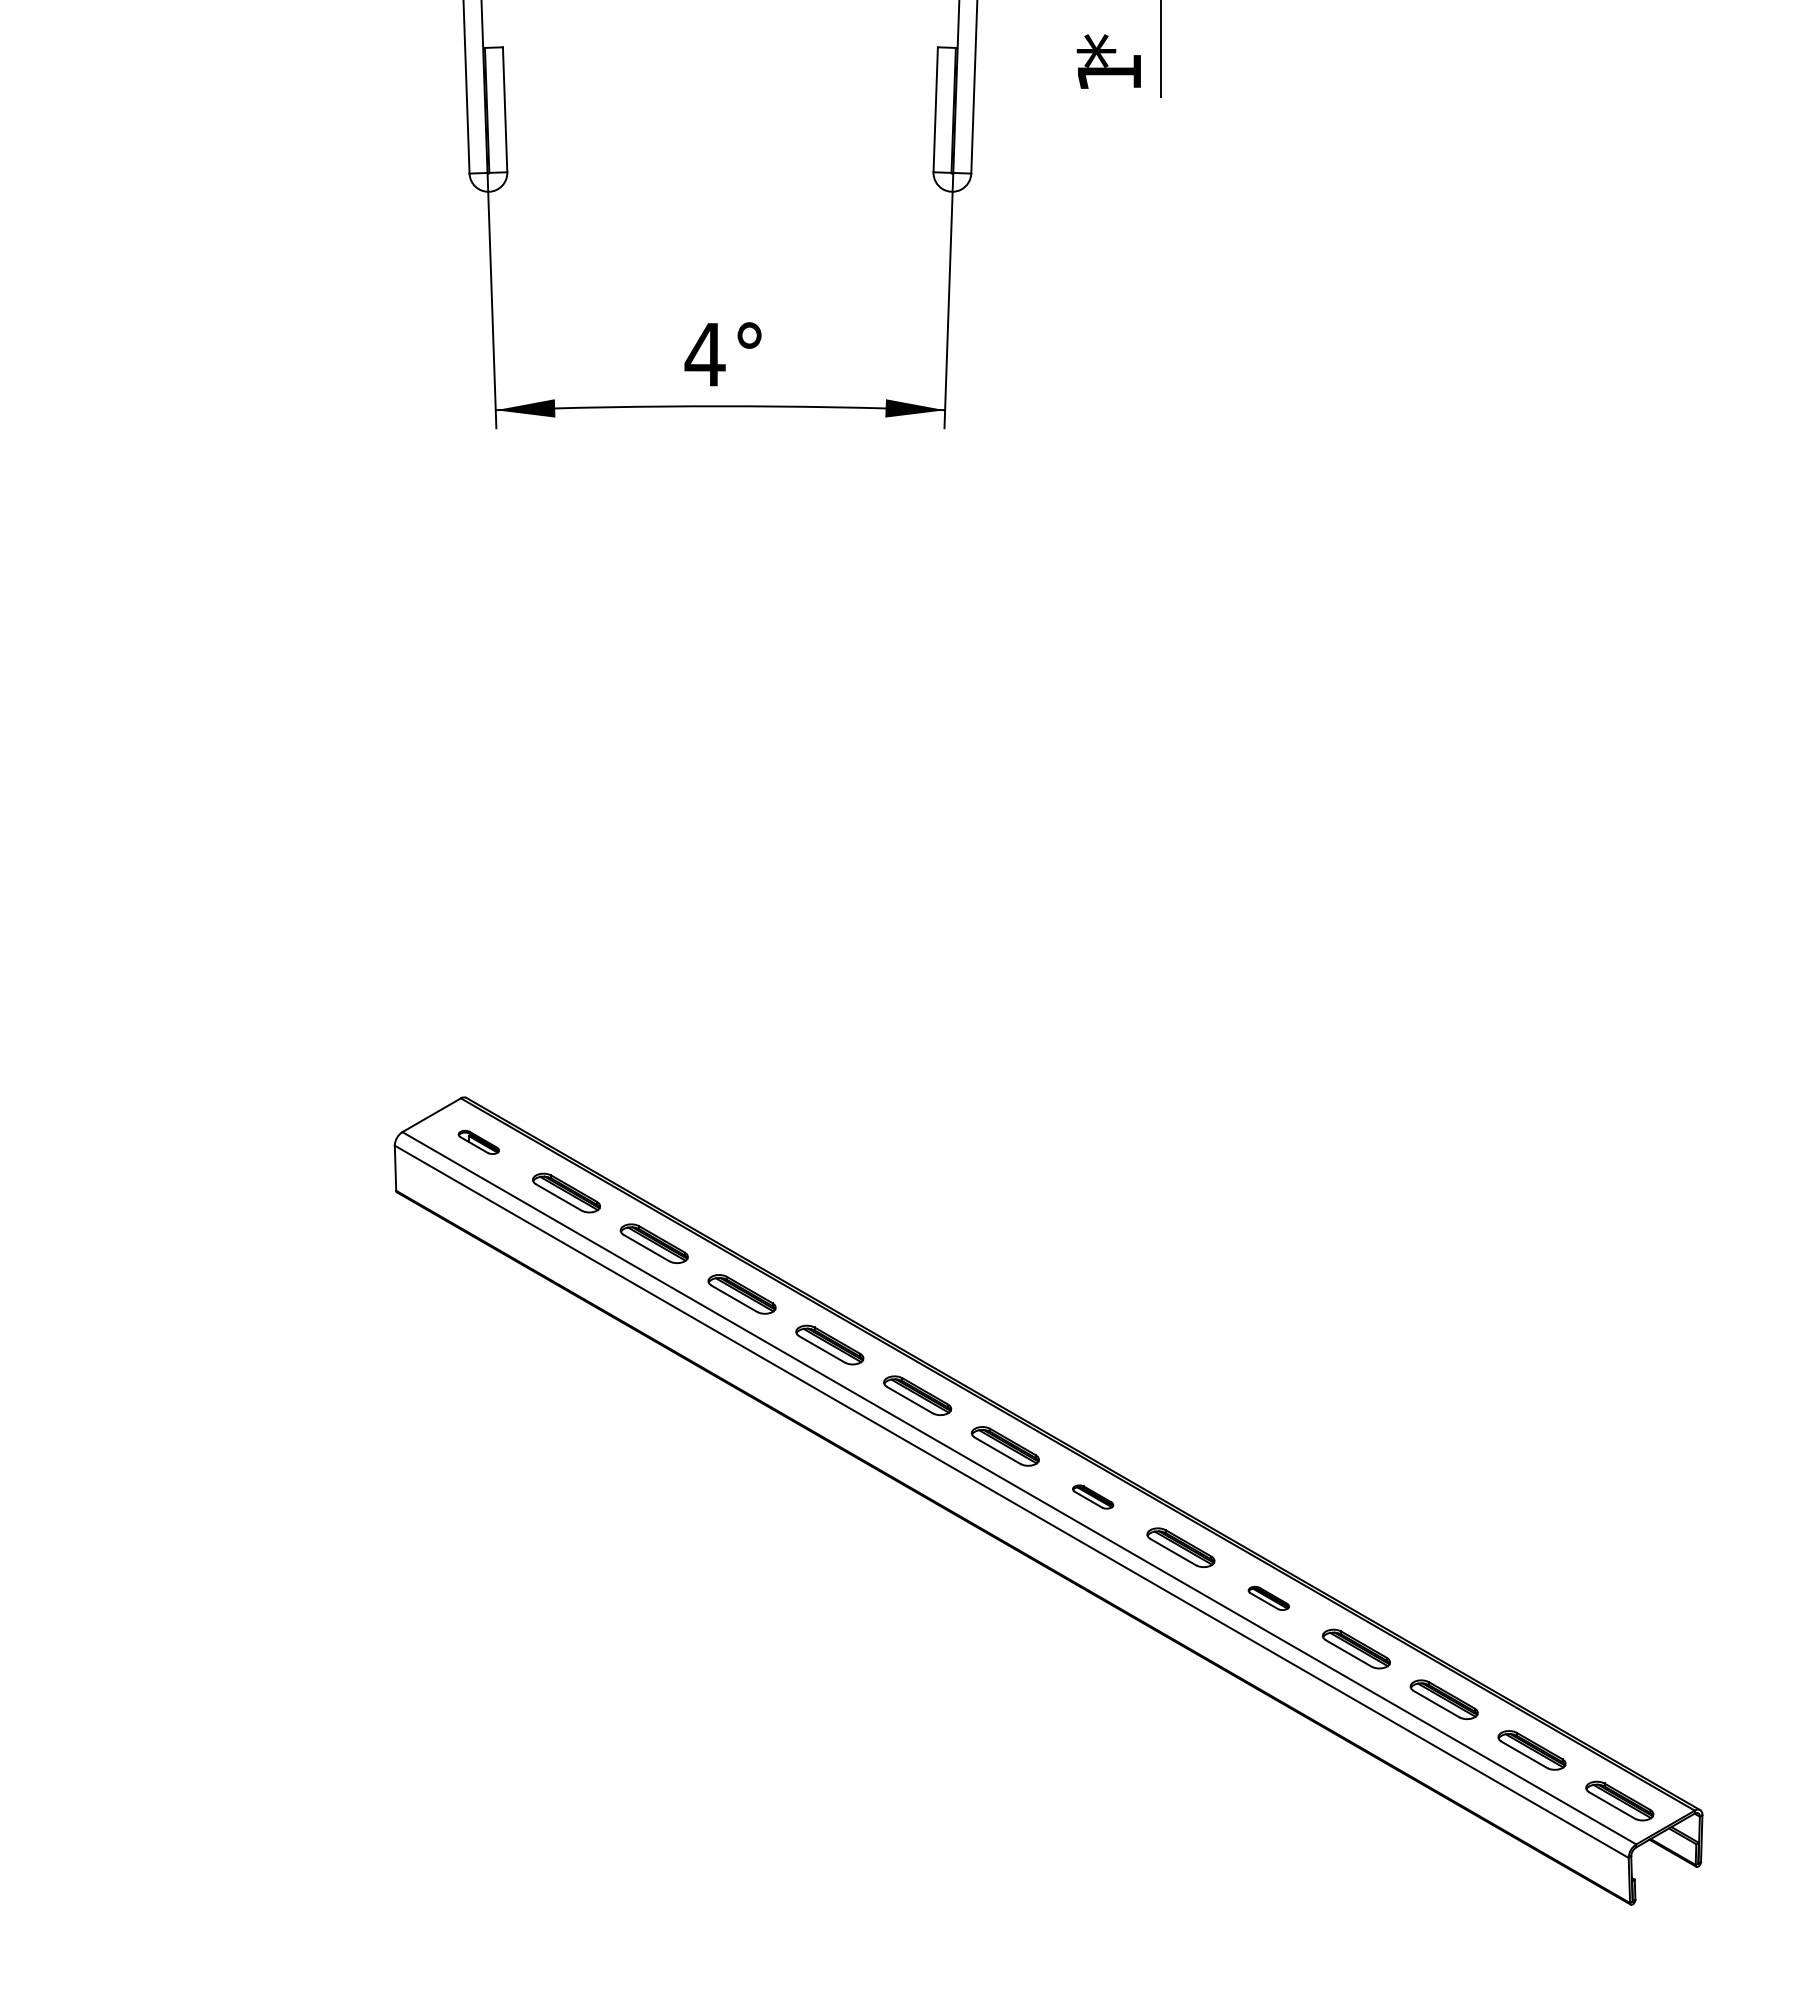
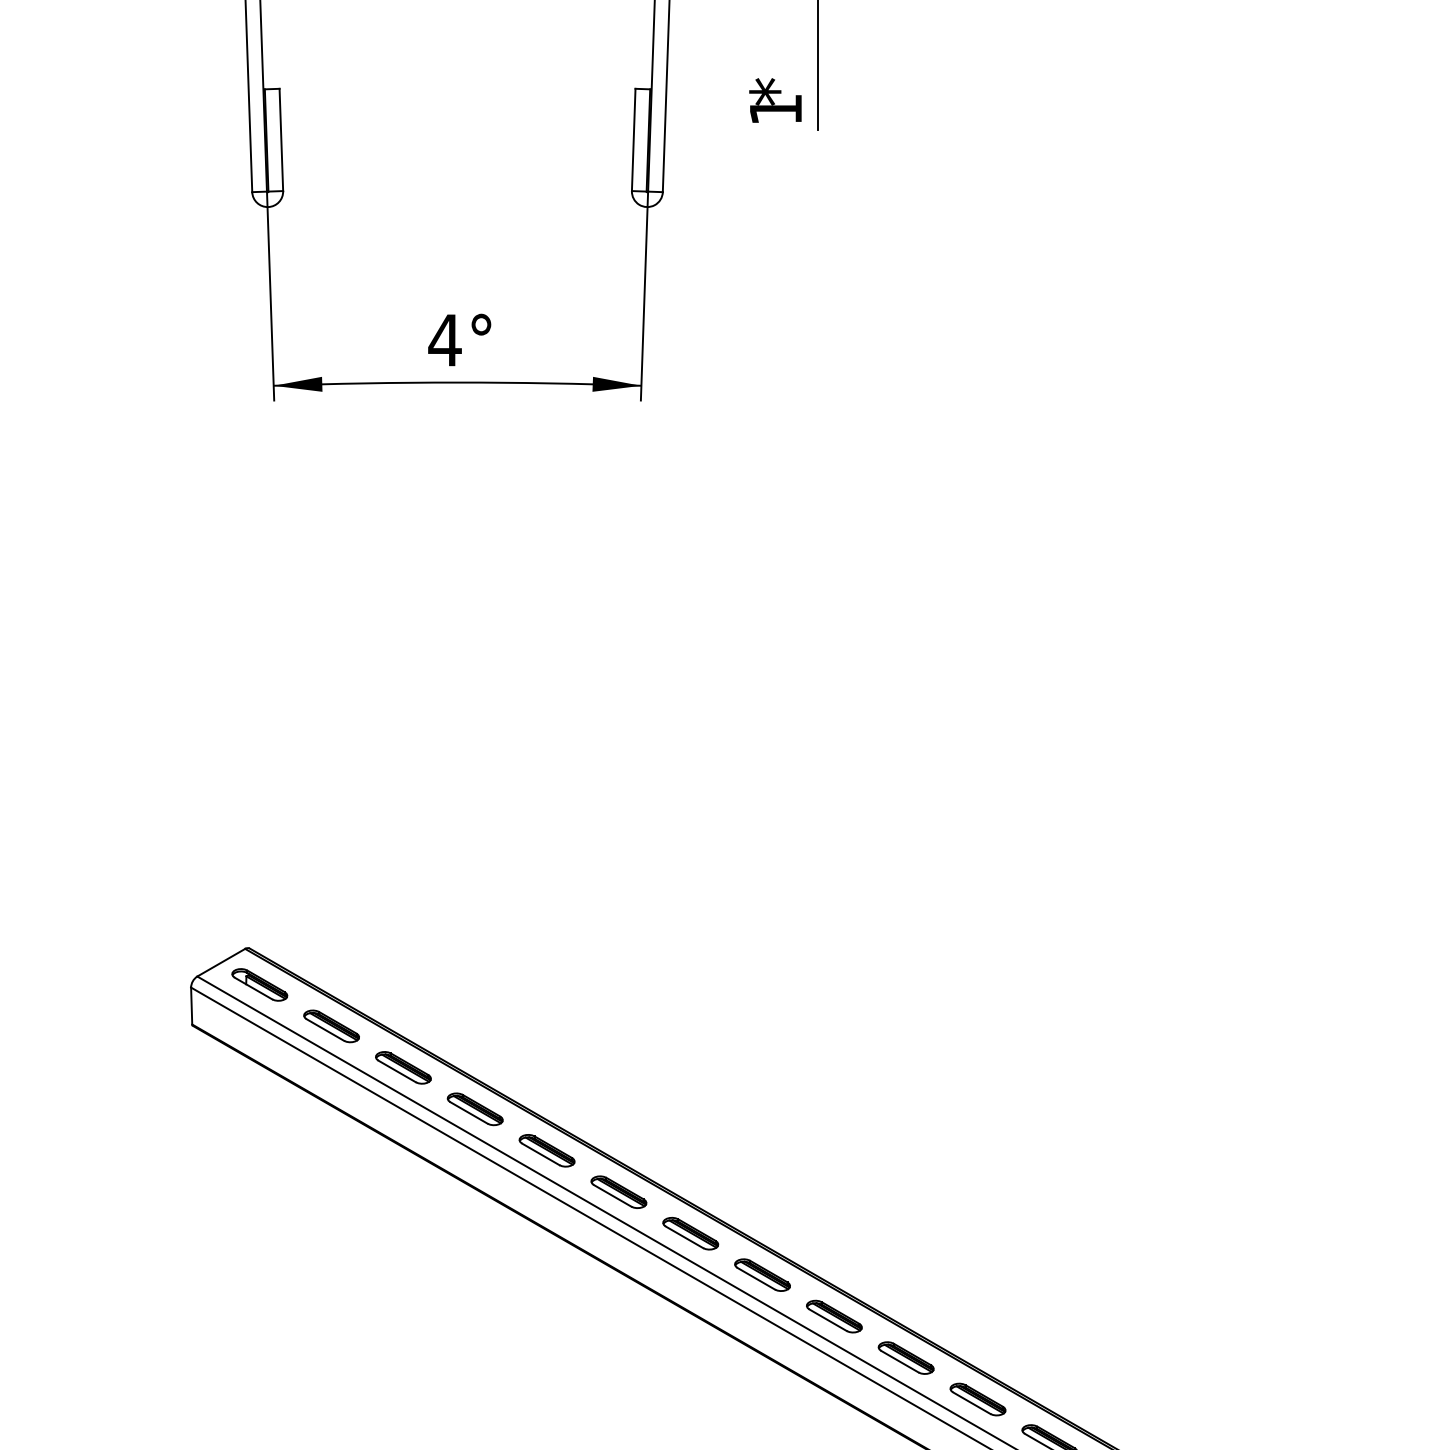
part: (478, 1142) -> (259, 985), size x1.67
part: (1092, 1496) -> (762, 1274), size x1.67
part: (1268, 1598) -> (906, 1358), size x1.67

